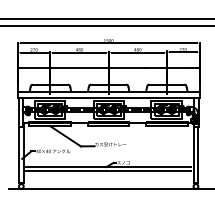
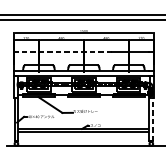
line: (81, 67) -> (62, 51), solid -> dashed
line: (198, 154) -> (153, 119), solid -> dashed

